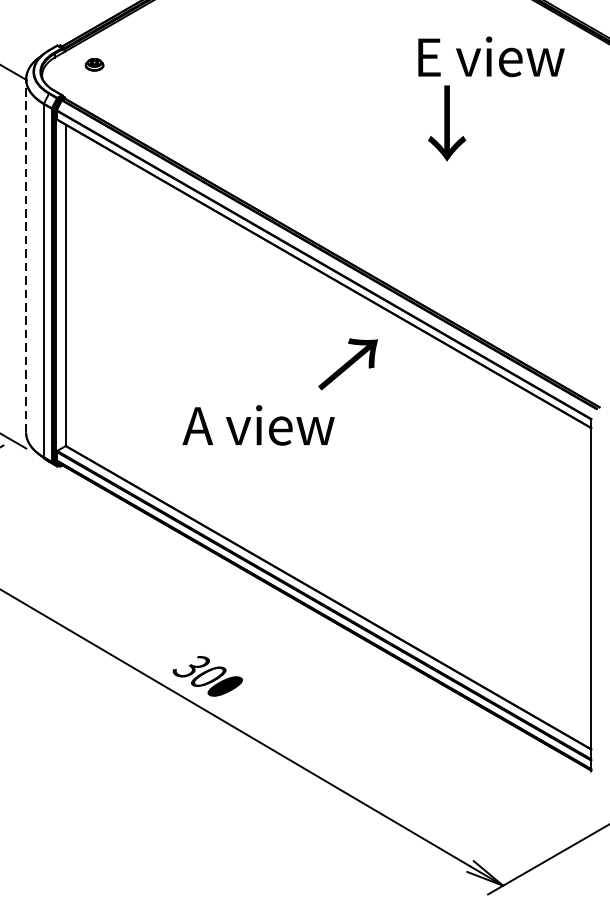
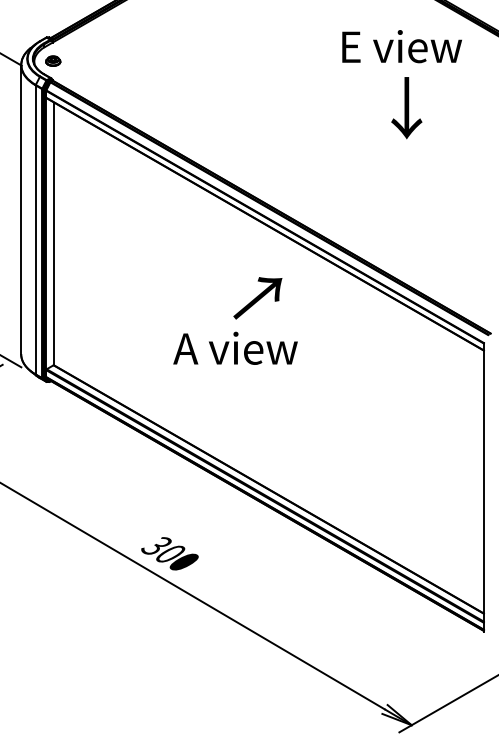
part: (94, 64) -> (53, 60), moved
text: (446, 123) -> (406, 108), moved
line: (26, 255) -> (21, 209), dashed -> solid
text: (347, 364) -> (257, 298), moved
text: (258, 424) -> (235, 347), moved

